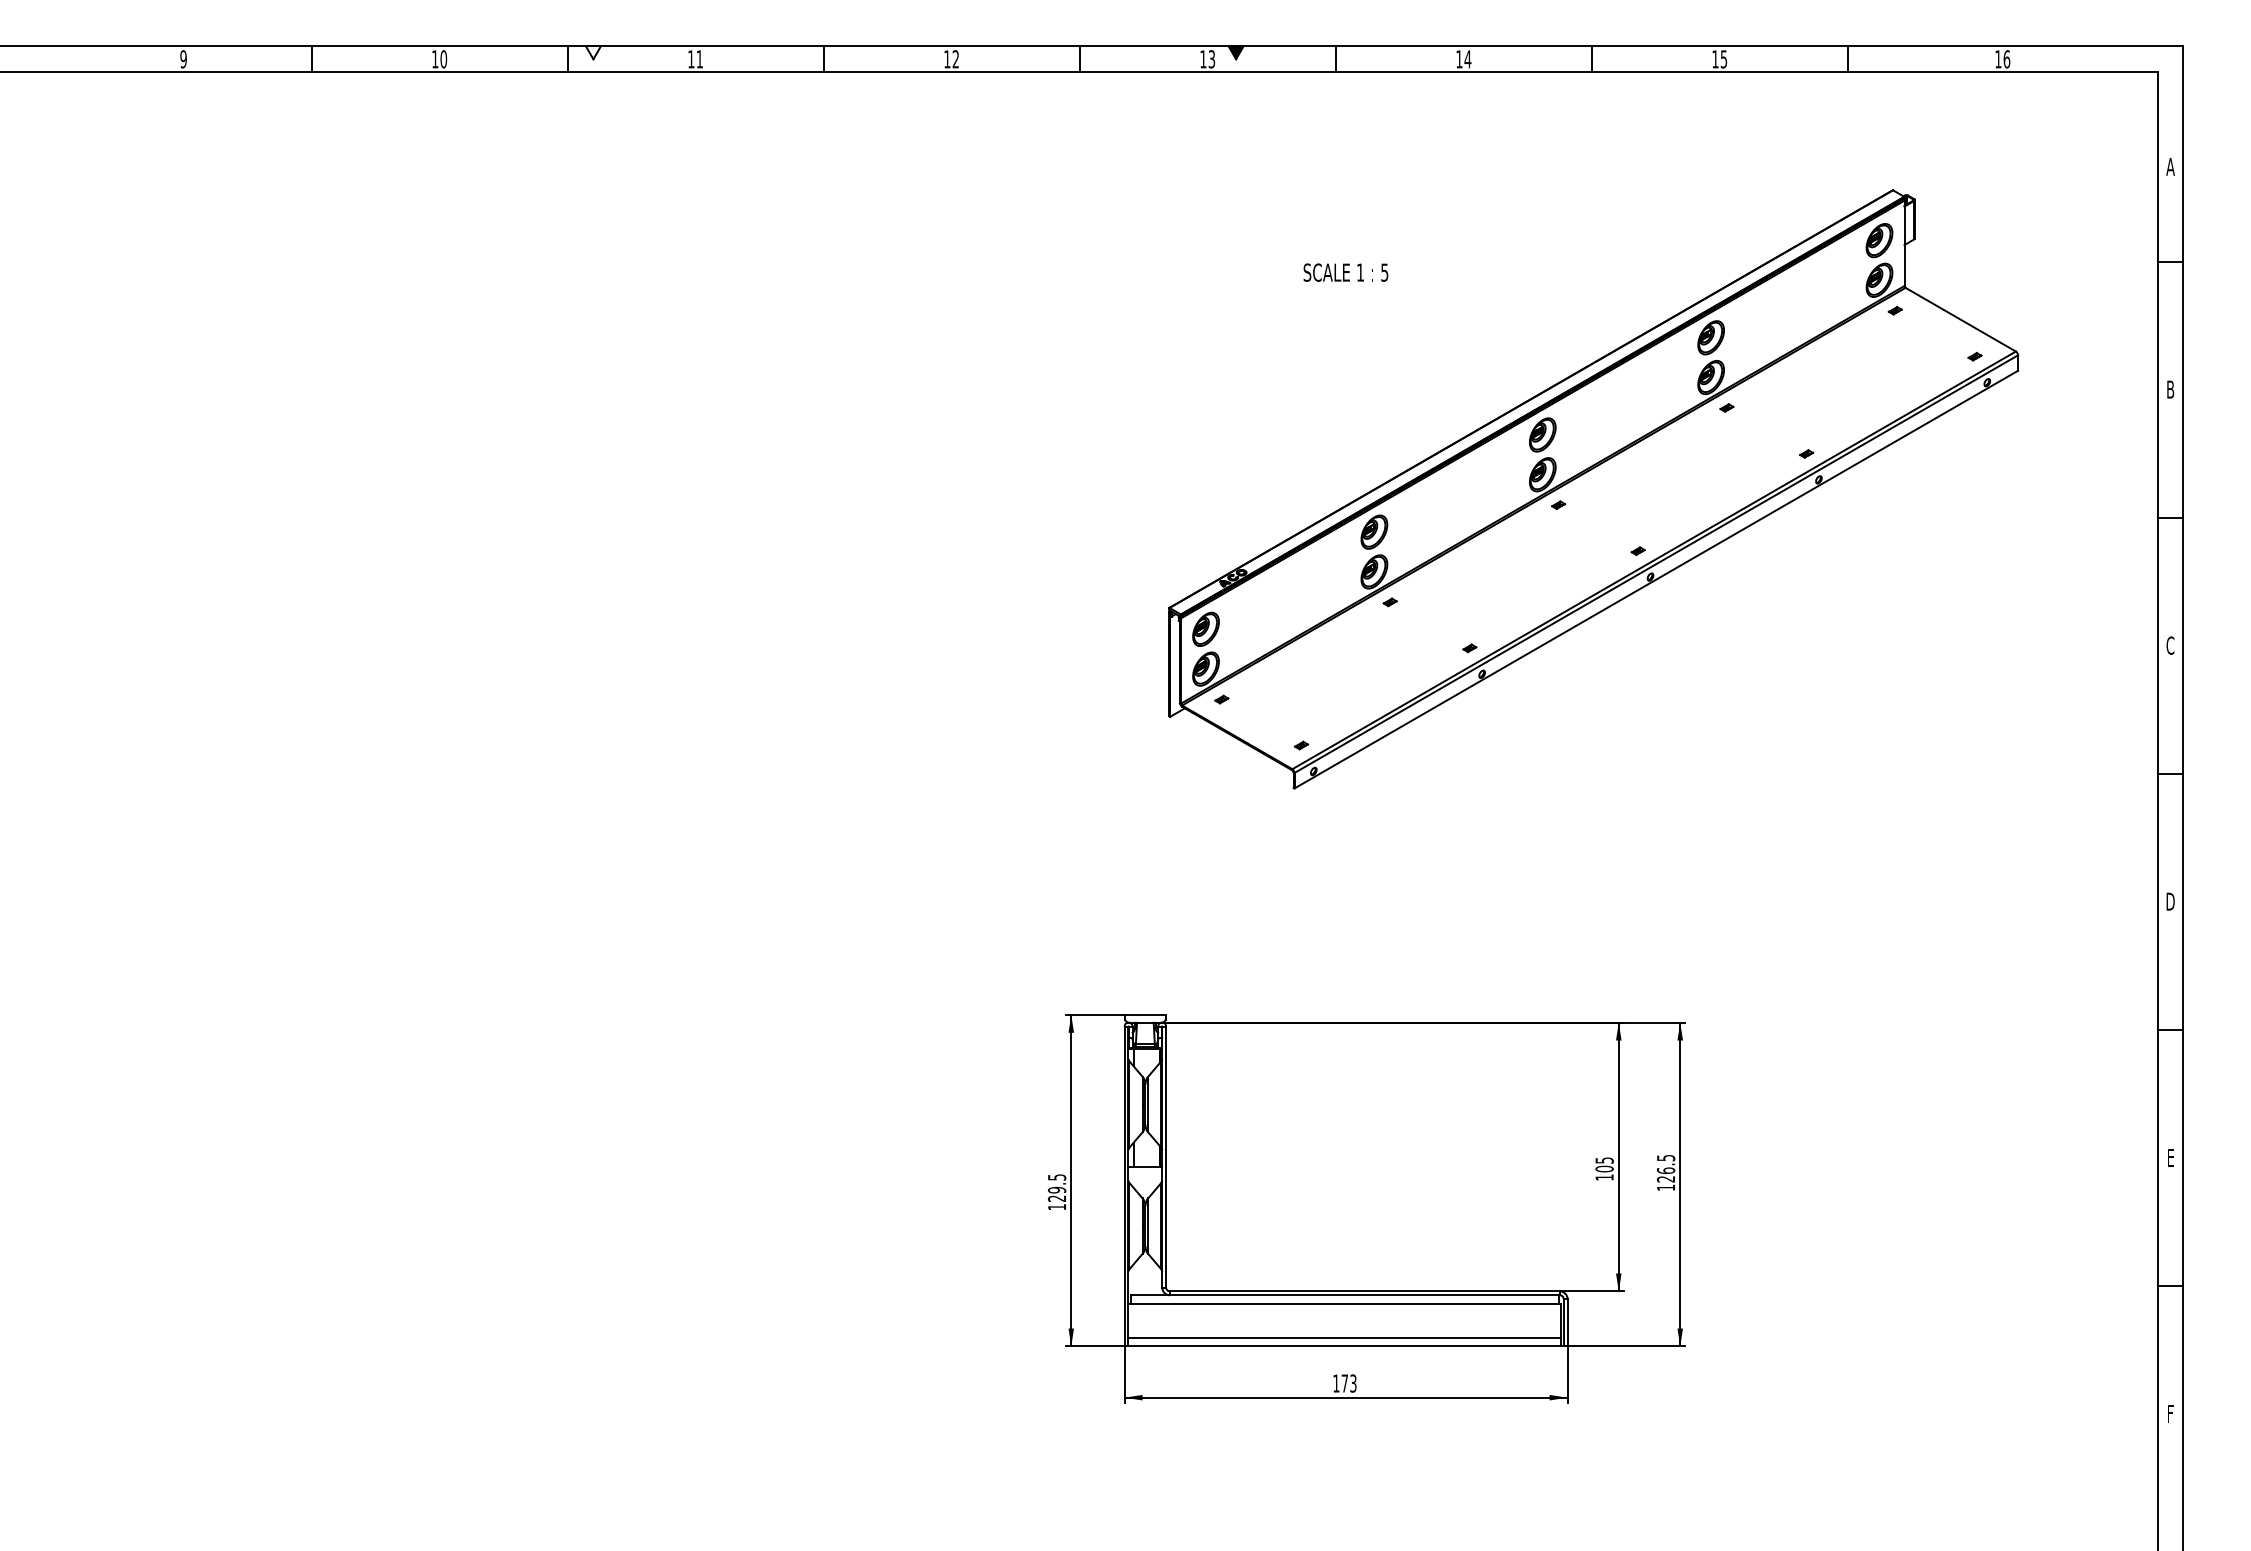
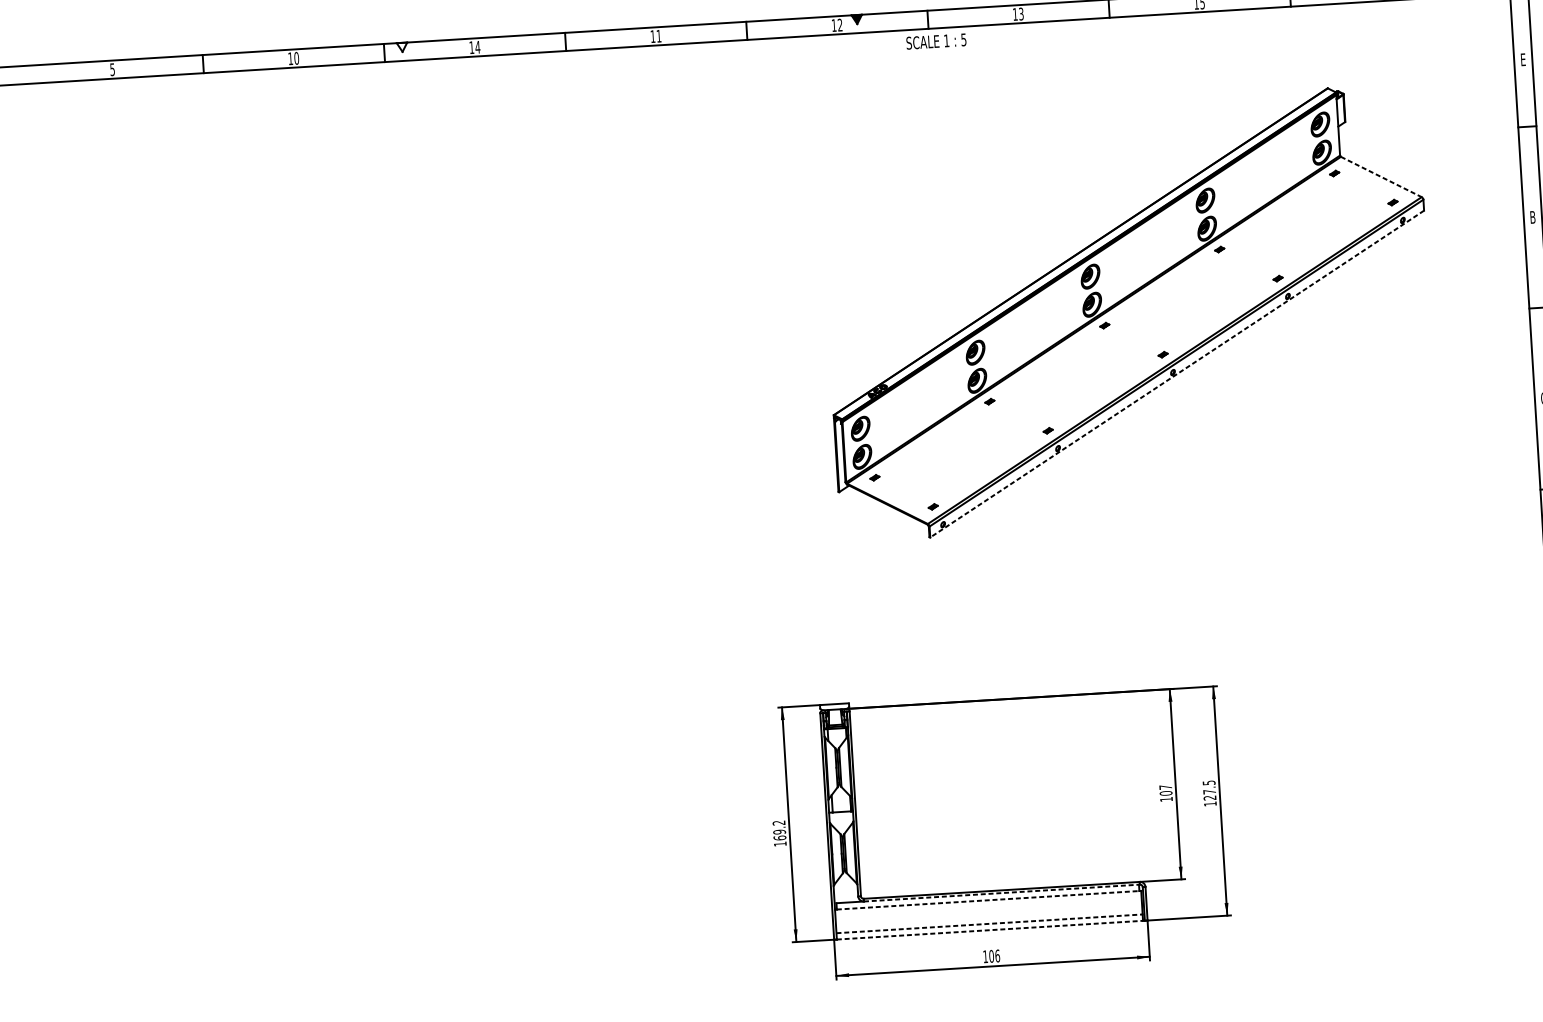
text: (183, 59) -> (112, 69), 9 -> 5
text: (699, 59) -> (477, 47), 11 -> 14
text: (955, 59) -> (658, 36), 12 -> 11
text: (1211, 59) -> (839, 25), 13 -> 12
text: (1467, 59) -> (1021, 14), 14 -> 13
text: (2170, 166) -> (1523, 59), A -> E
text: (1345, 272) -> (936, 41), moved
line: (1960, 319) -> (1381, 176), solid -> dashed
line: (1656, 579) -> (1177, 374), solid -> dashed
text: (1604, 1160) -> (1165, 787), 105 -> 107
text: (1666, 1170) -> (1209, 791), 126.5 -> 127.5
text: (1057, 1187) -> (779, 830), 129.5 -> 169.2
line: (1364, 1295) -> (1001, 893), solid -> dashed
line: (1344, 1304) -> (987, 900), solid -> dashed
line: (1345, 1337) -> (990, 923), solid -> dashed
line: (1345, 1346) -> (990, 930), solid -> dashed
text: (1348, 1383) -> (994, 956), 173 -> 106

